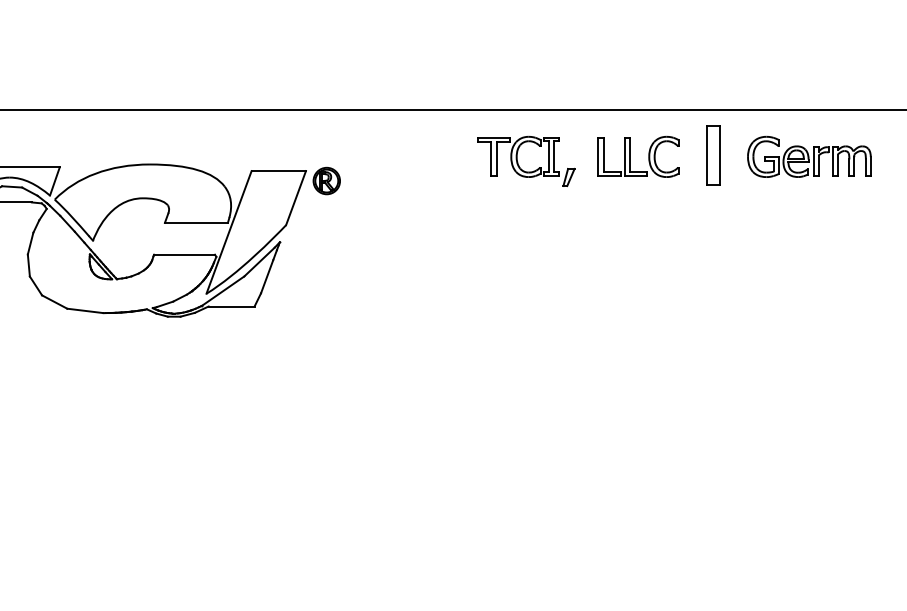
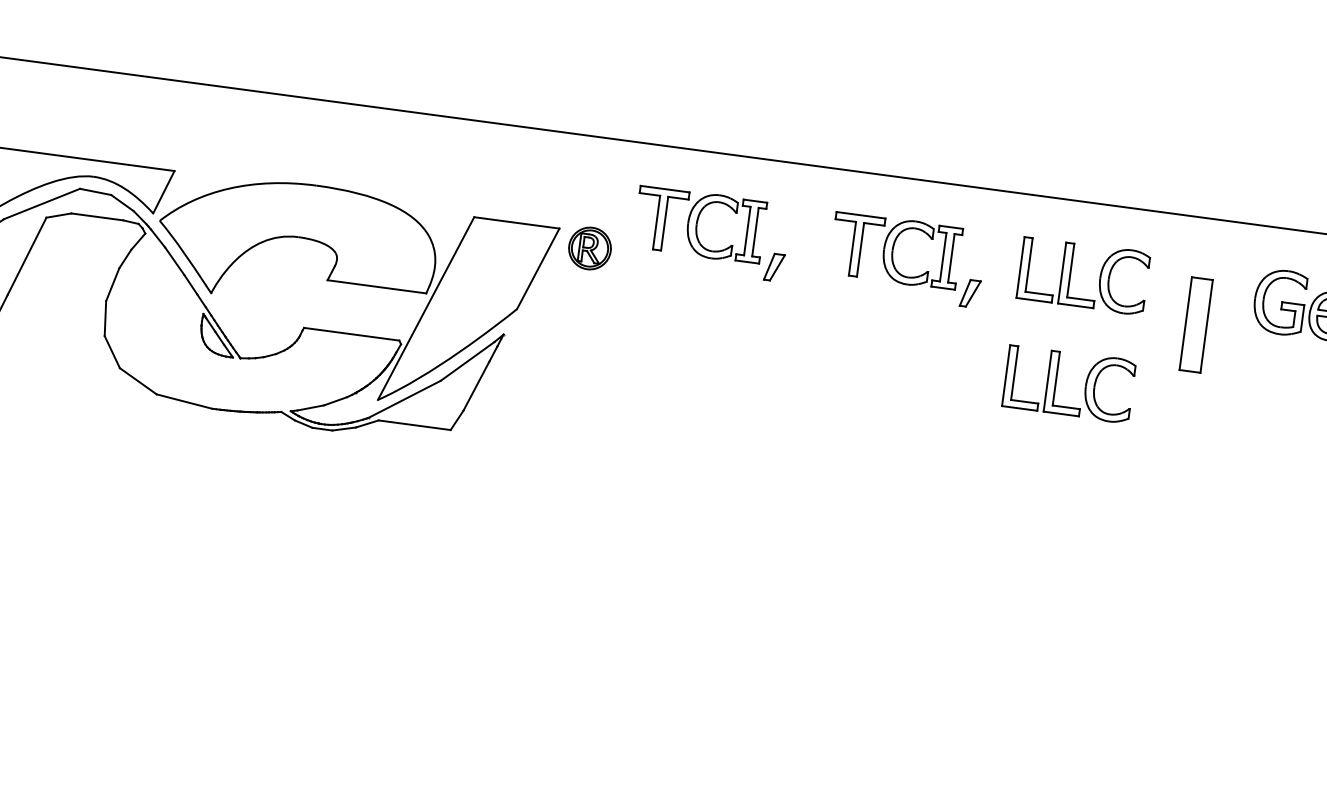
part: (713, 155) -> (1196, 325), moved
part: (393, 162) -> (698, 233), added
part: (630, 225) -> (1056, 381), added

